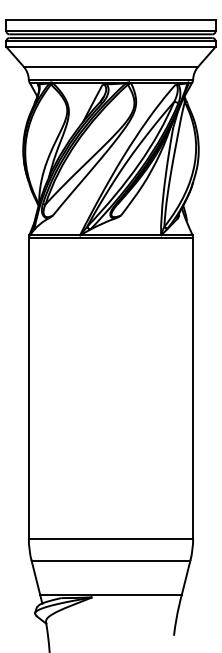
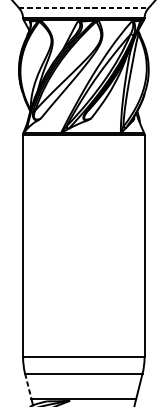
line: (111, 66) -> (84, 8), solid -> dashed
line: (35, 577) -> (28, 386), solid -> dashed

